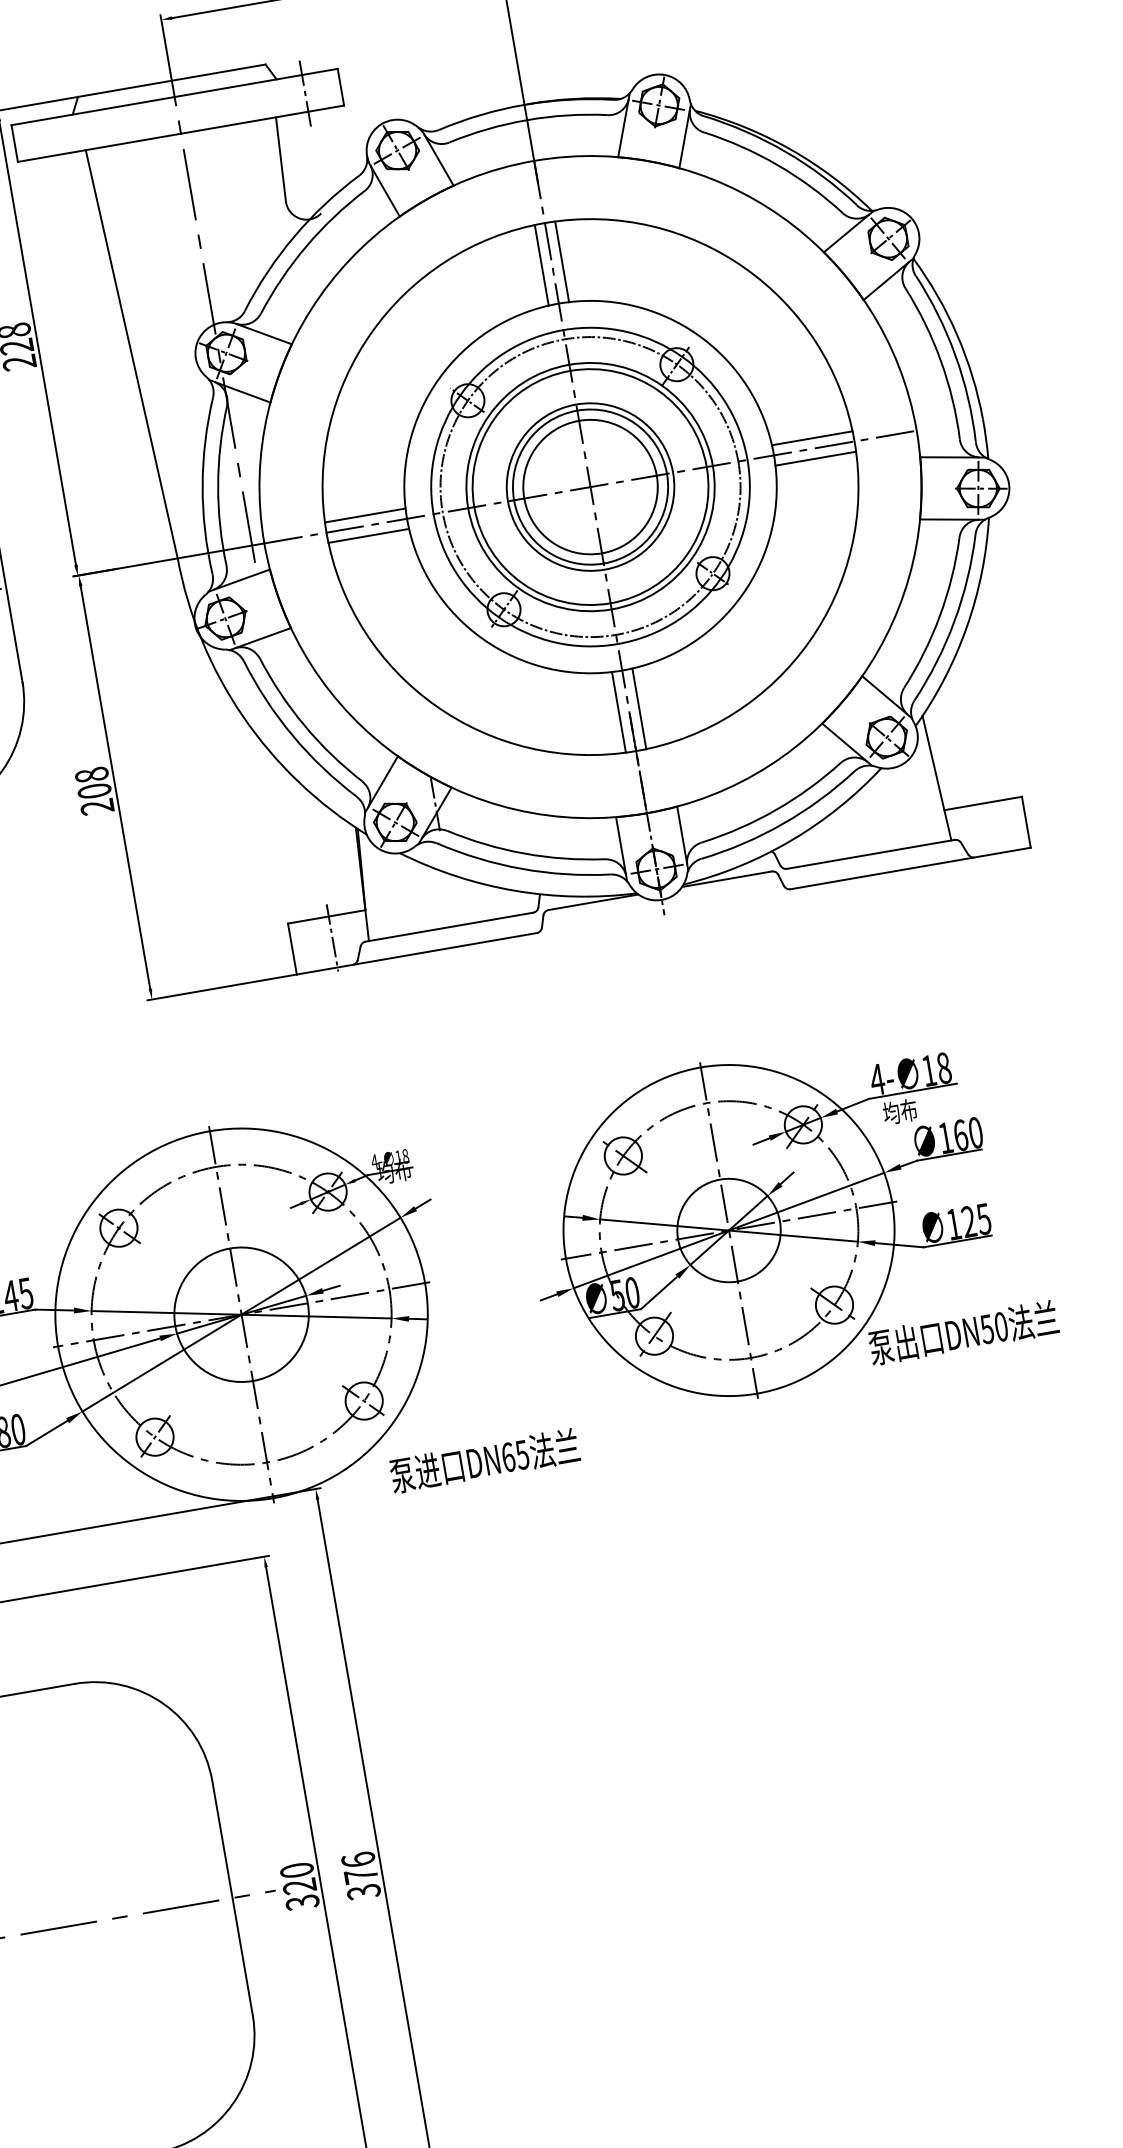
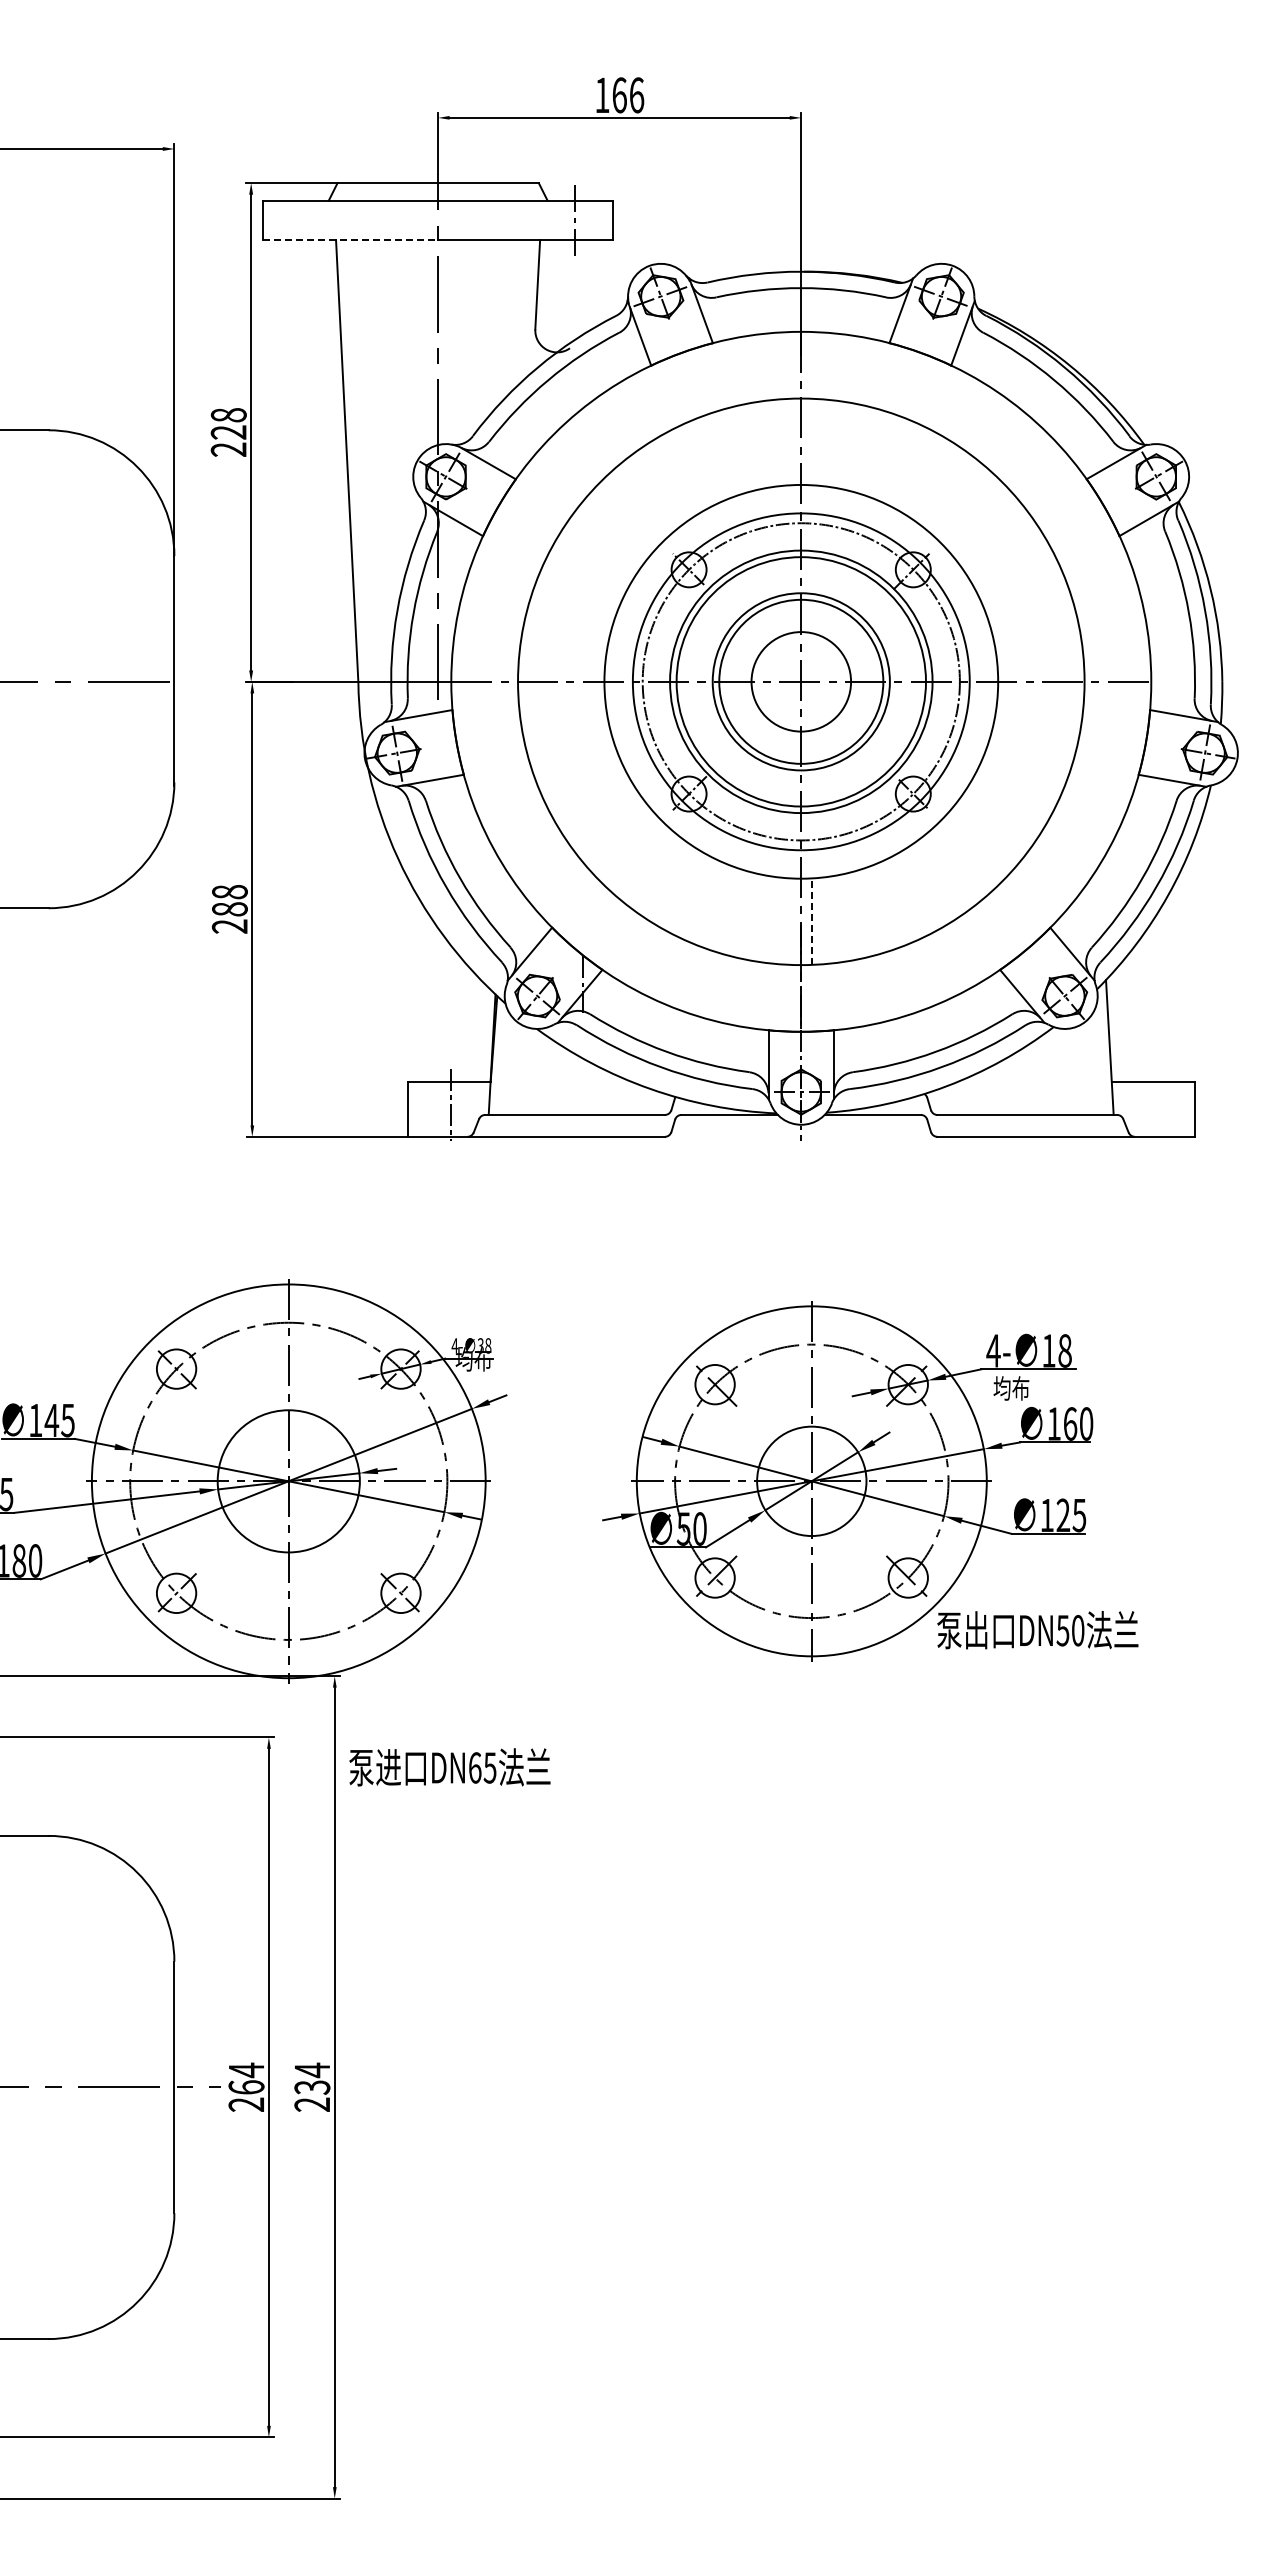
line: (100, 147) -> (351, 239), solid -> dashed
line: (562, 261) -> (812, 441), removed
line: (541, 264) -> (790, 441), removed
line: (811, 438) -> (1040, 670), removed
line: (815, 458) -> (1040, 692), removed
circle: (590, 486) -> (801, 681), size x0.7
line: (365, 515) -> (561, 670), removed
line: (368, 535) -> (561, 692), removed
line: (639, 708) -> (812, 921), solid -> dashed
line: (619, 712) -> (790, 921), removed
text: (94, 791) -> (229, 909), 208 -> 288
text: (398, 1157) -> (480, 1345), 18 -> 38
text: (484, 1461) -> (449, 1767), moved
text: (361, 1875) -> (312, 2087), 376 -> 234
text: (299, 1886) -> (246, 2087), 320 -> 264

